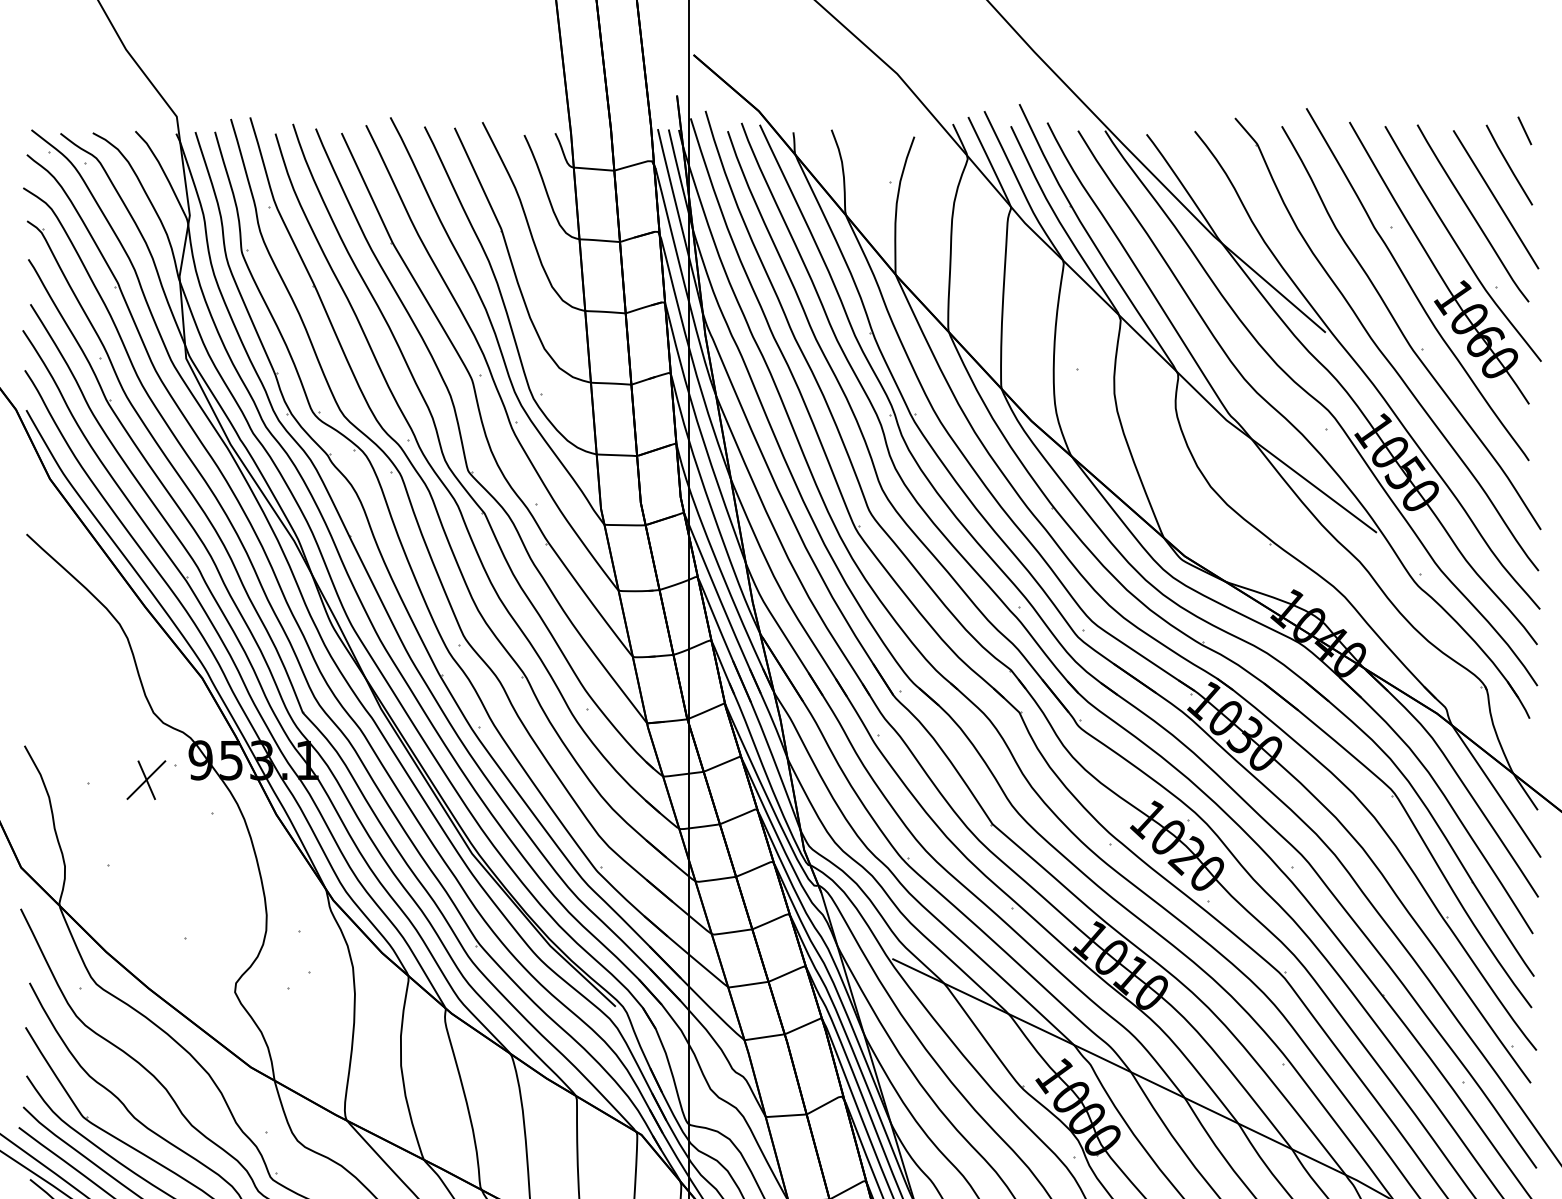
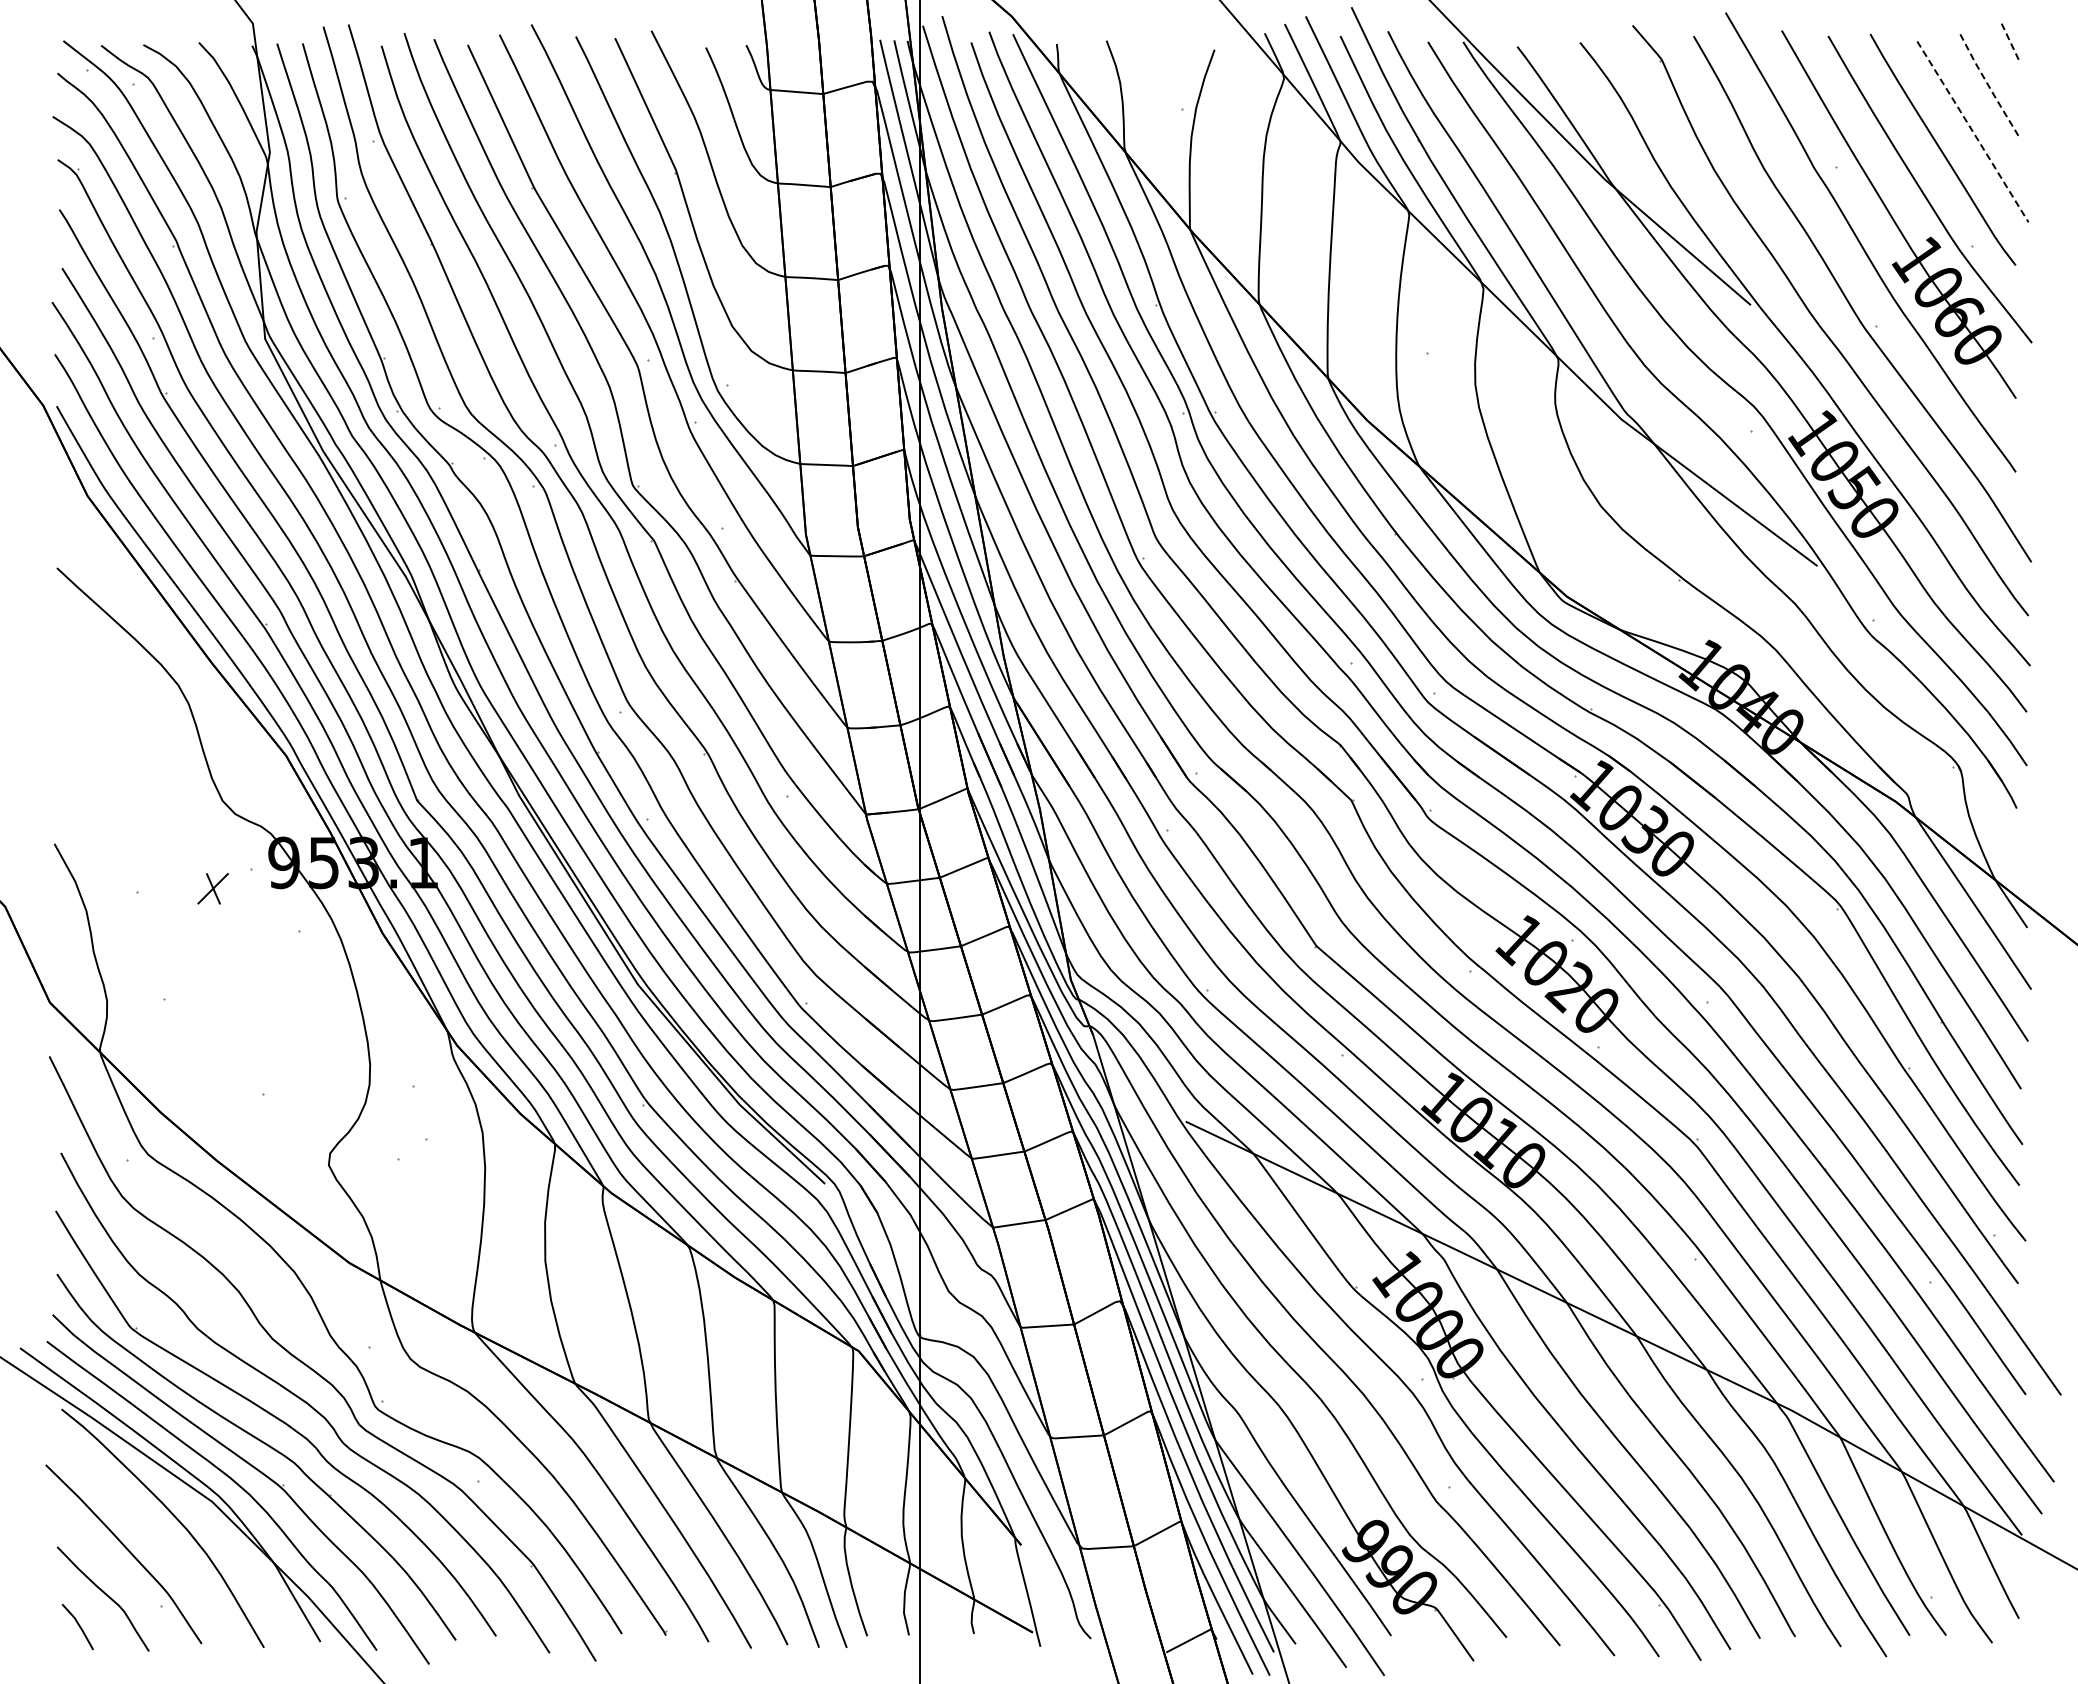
line: (1524, 131) -> (2010, 42), solid -> dashed
line: (1508, 165) -> (1989, 87), solid -> dashed
line: (1495, 199) -> (1972, 131), solid -> dashed
part: (145, 780) -> (212, 888), size x0.6

